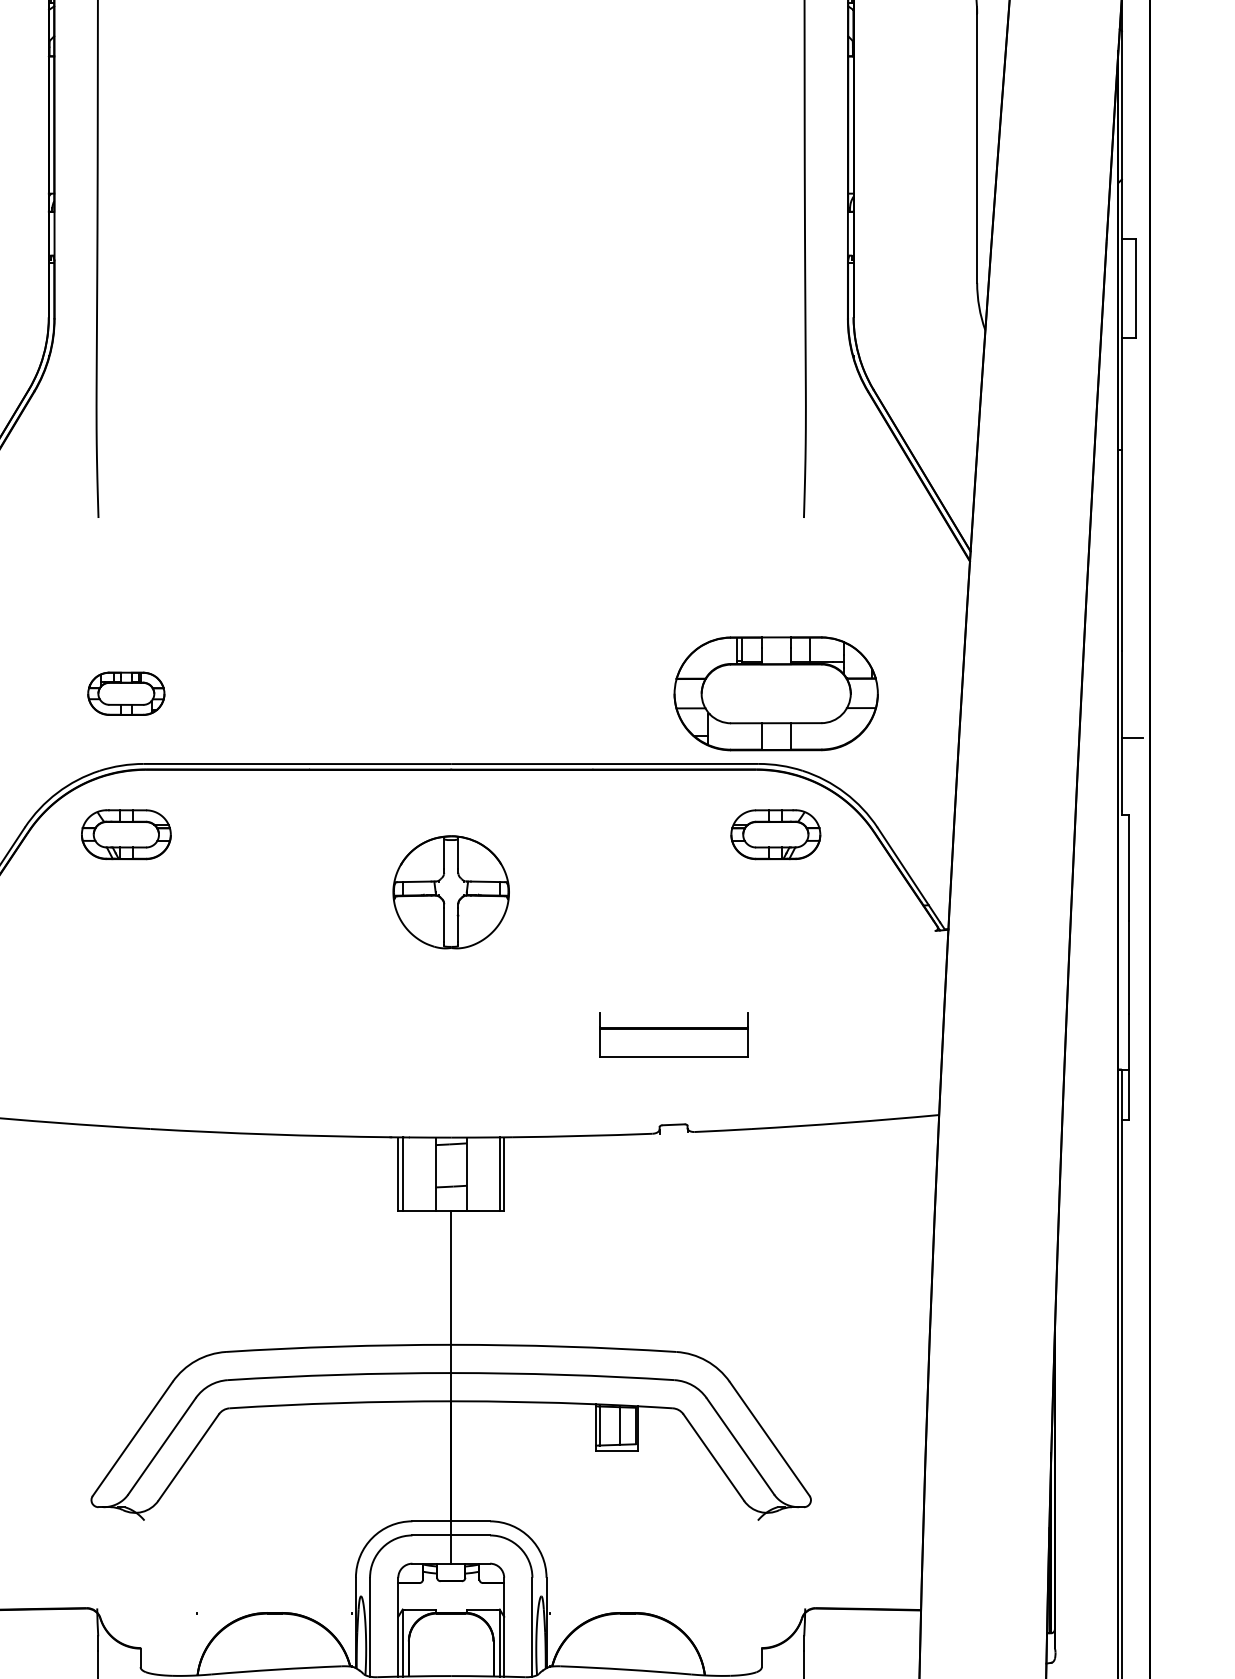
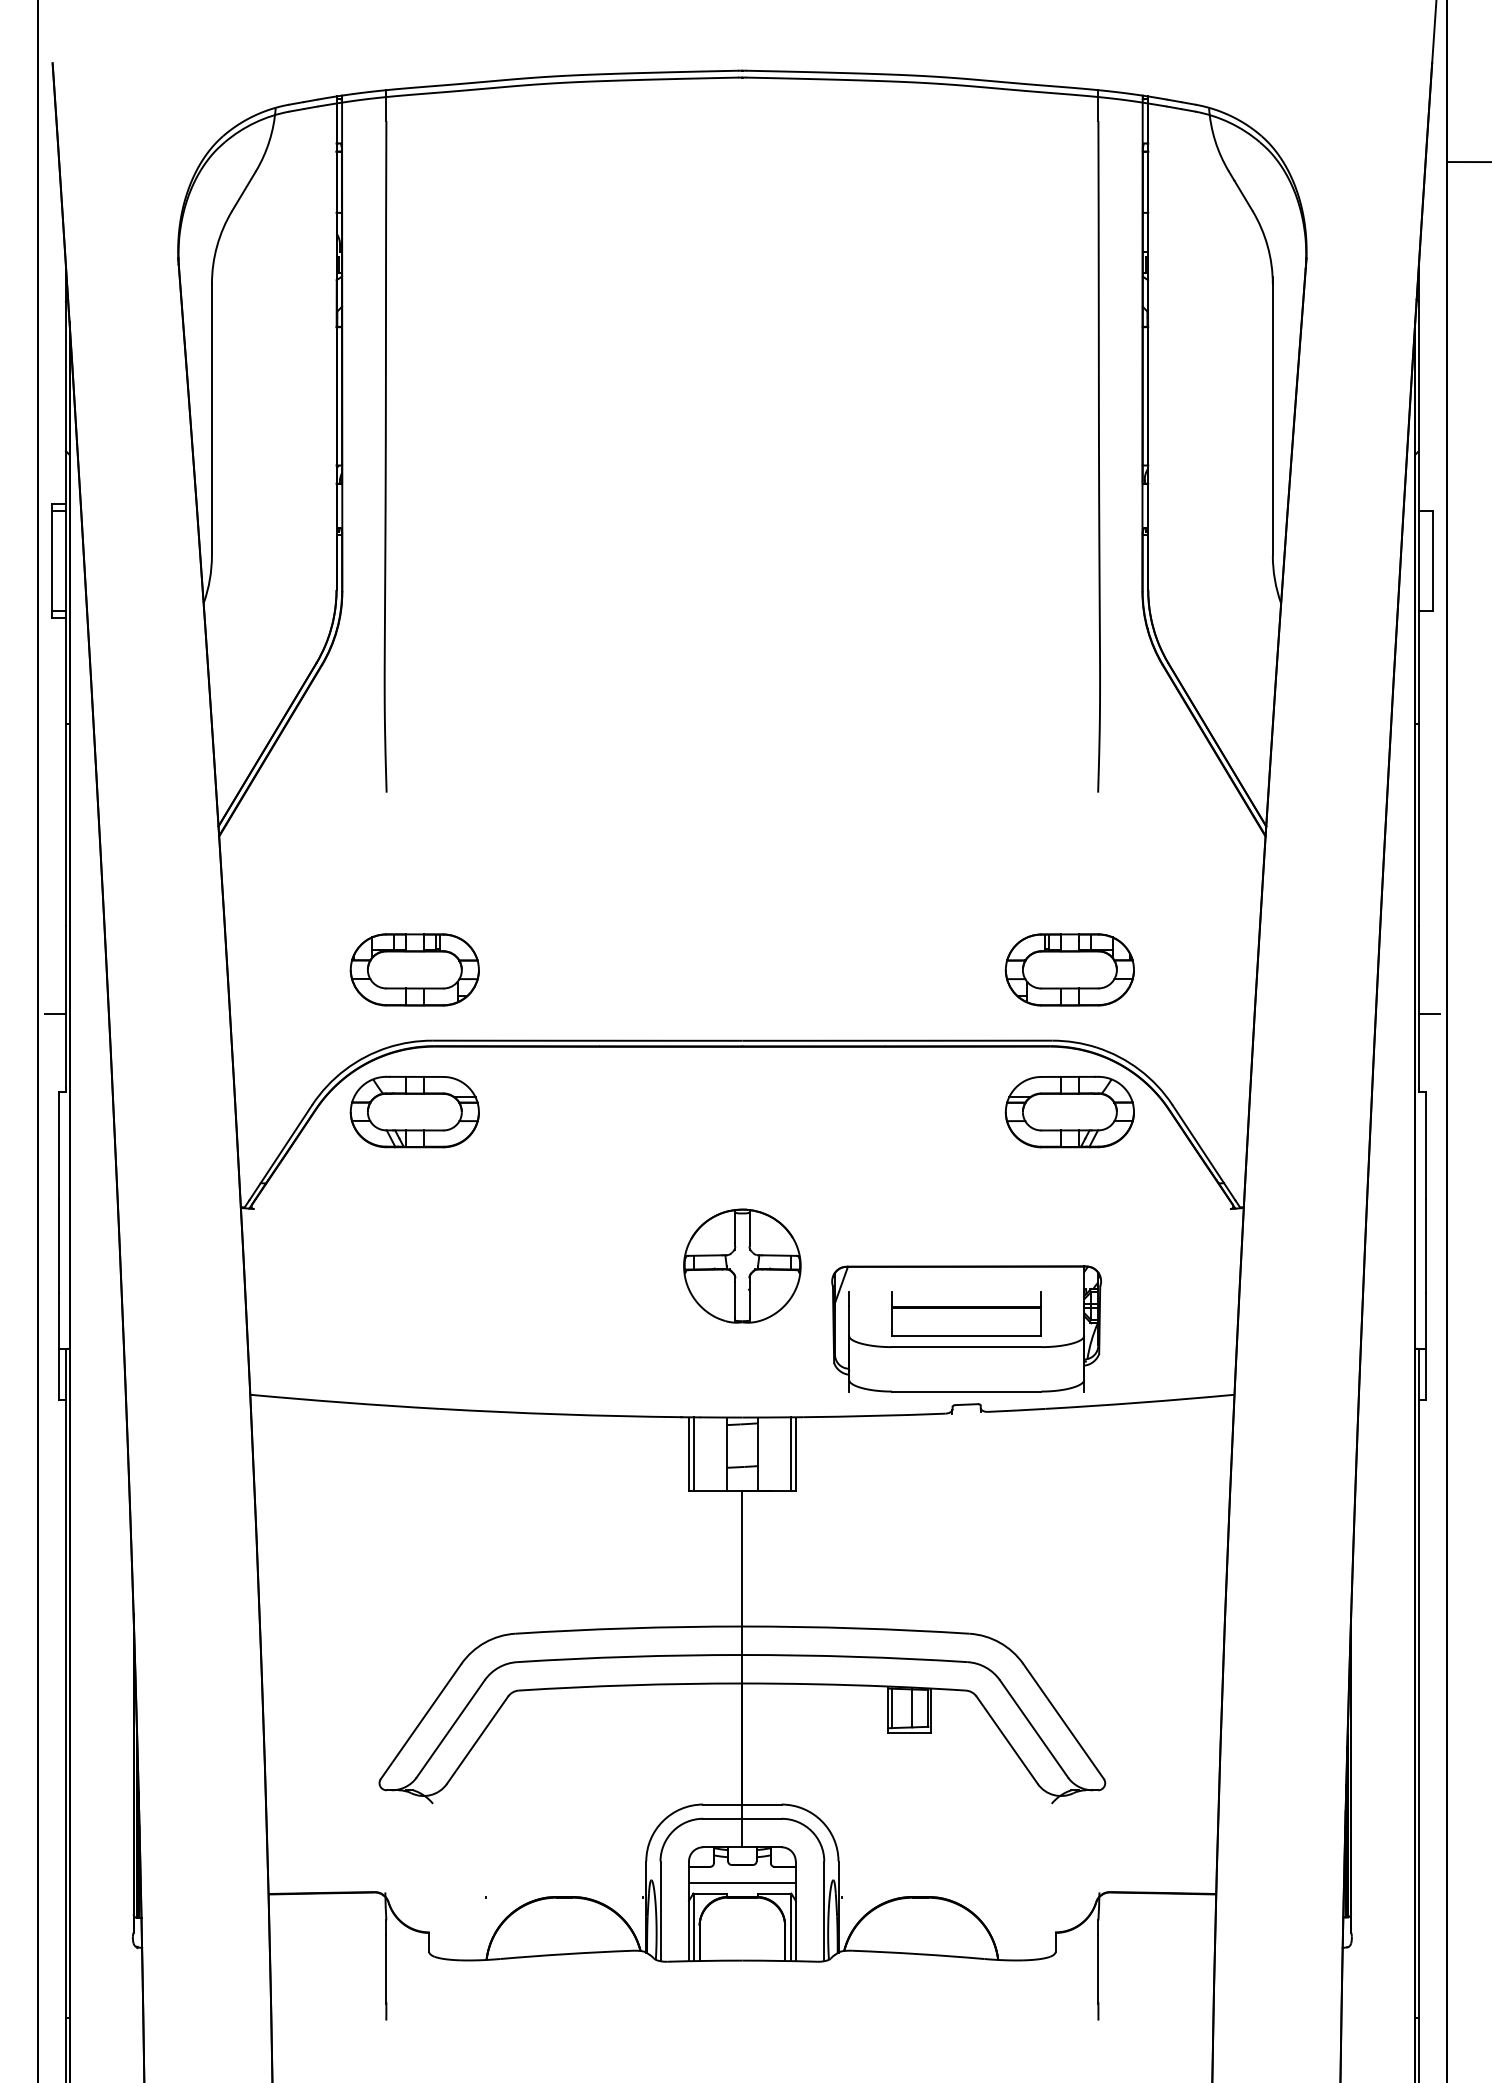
part: (126, 693) -> (414, 969), size x1.67
part: (775, 693) -> (1069, 969), size x0.62
part: (126, 834) -> (414, 1111), size x1.43
part: (775, 834) -> (1069, 1111), size x1.43
part: (451, 891) -> (742, 1265), moved
part: (673, 1049) -> (966, 1328), added
line: (450, 1598) -> (741, 1882), added

